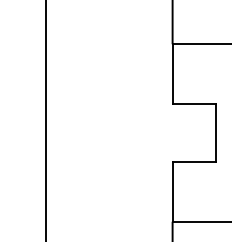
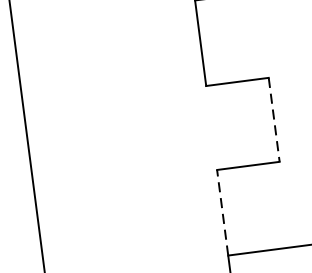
line: (216, 133) -> (274, 120), solid -> dashed
line: (172, 191) -> (222, 212), solid -> dashed

